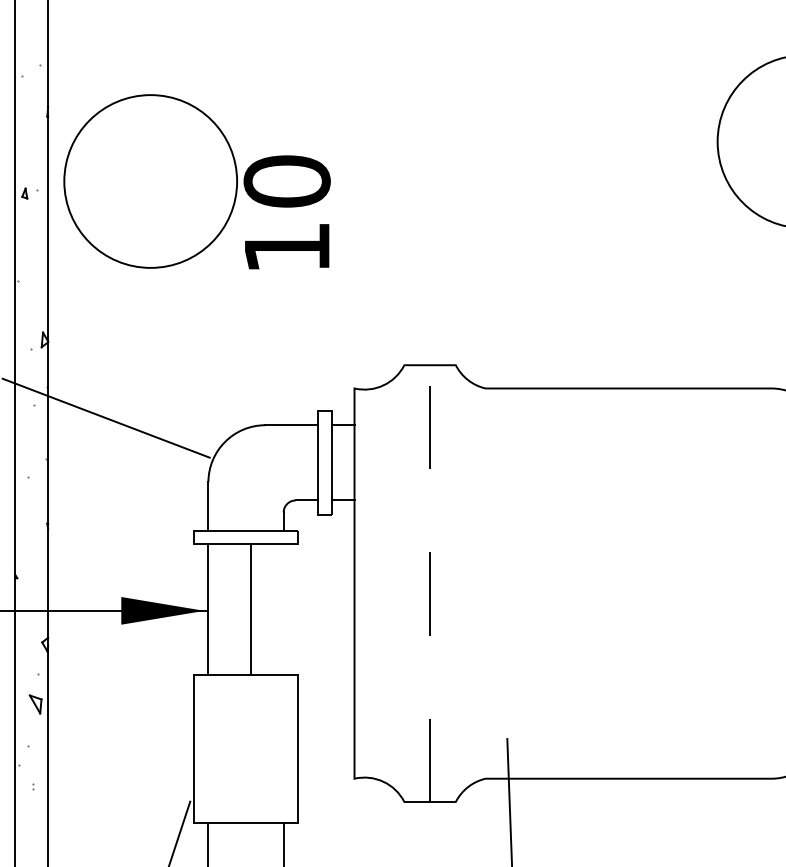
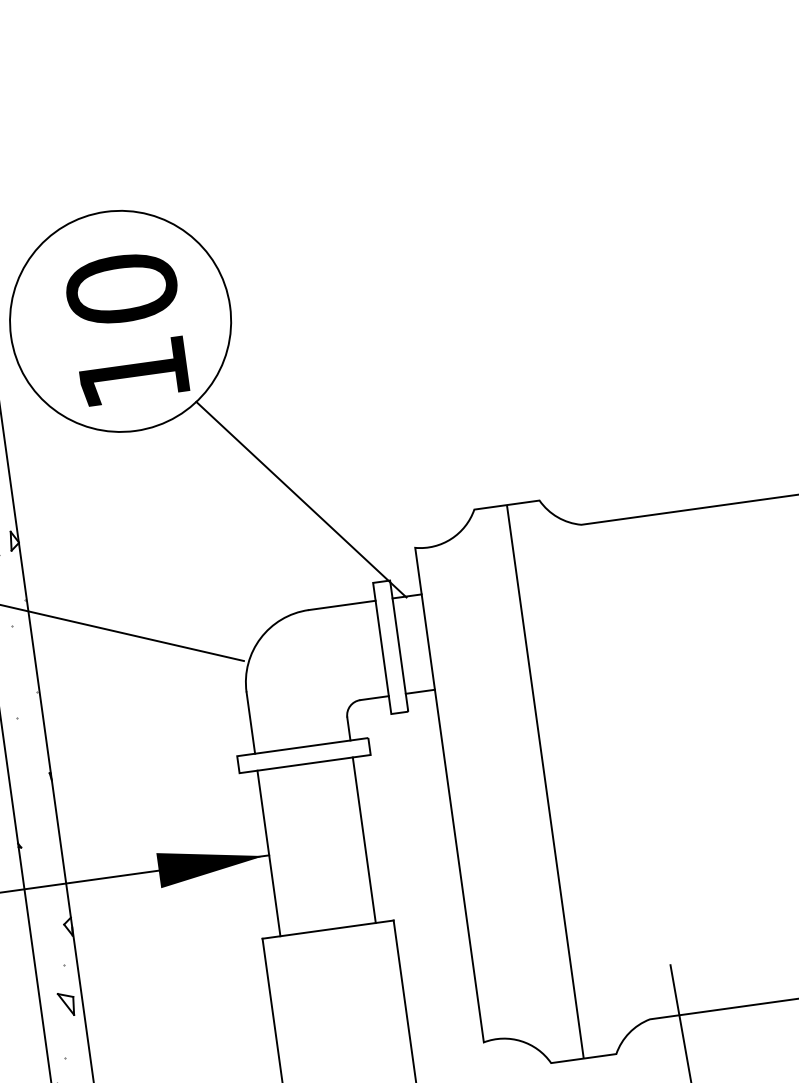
text: (286, 212) -> (126, 328), moved
line: (271, 338) -> (301, 499), added
line: (430, 583) -> (545, 781), dashed -> solid
line: (250, 609) -> (364, 840), moved

